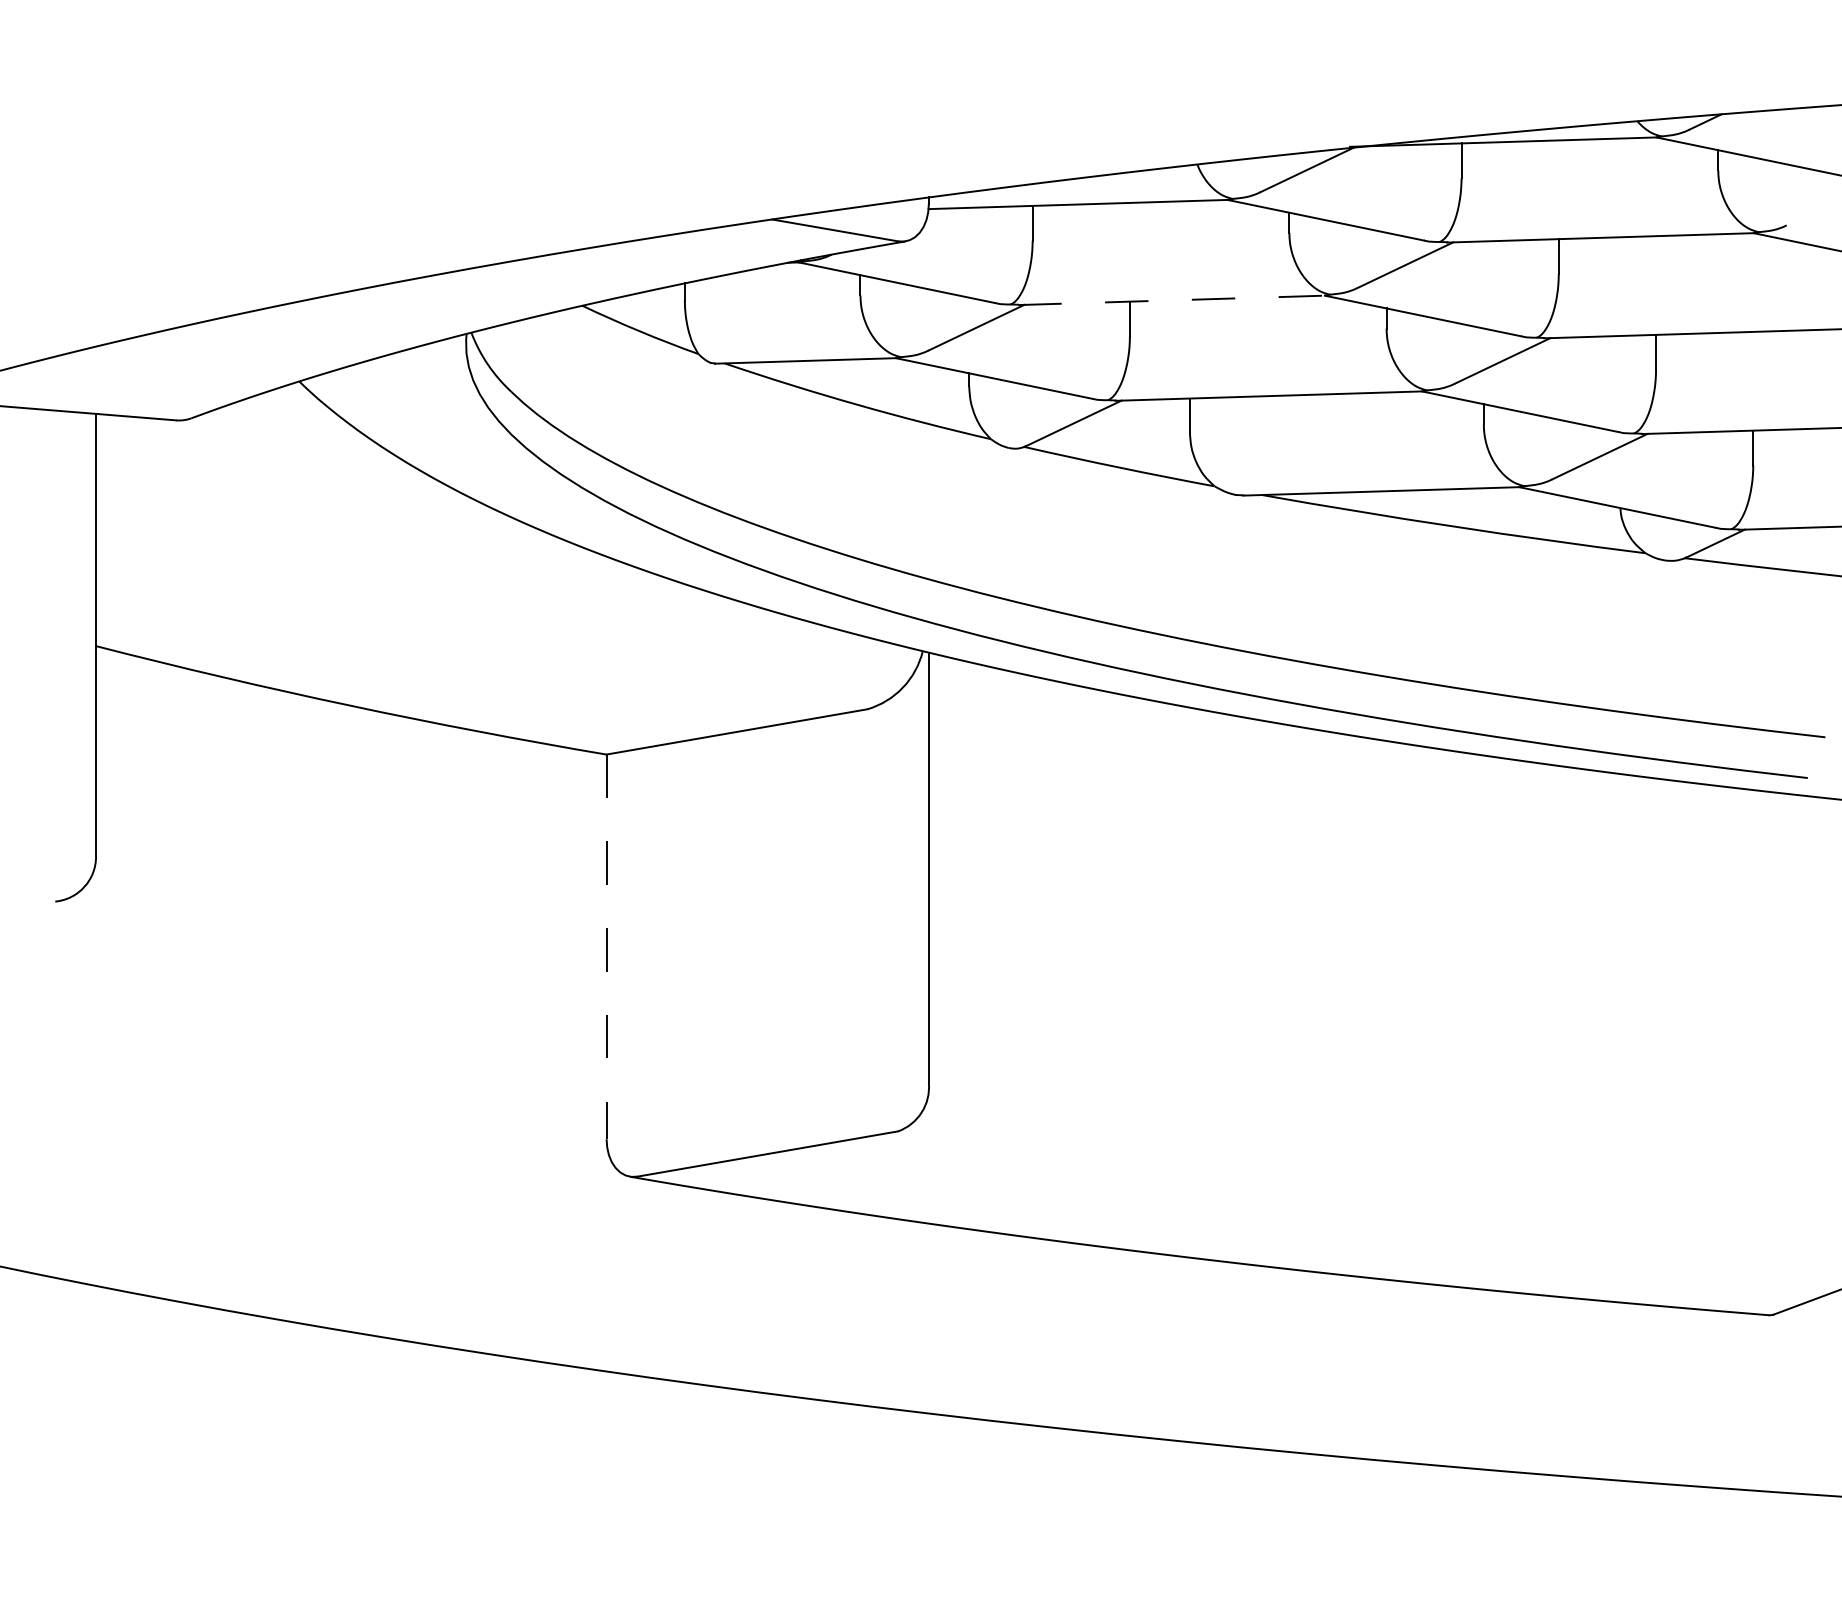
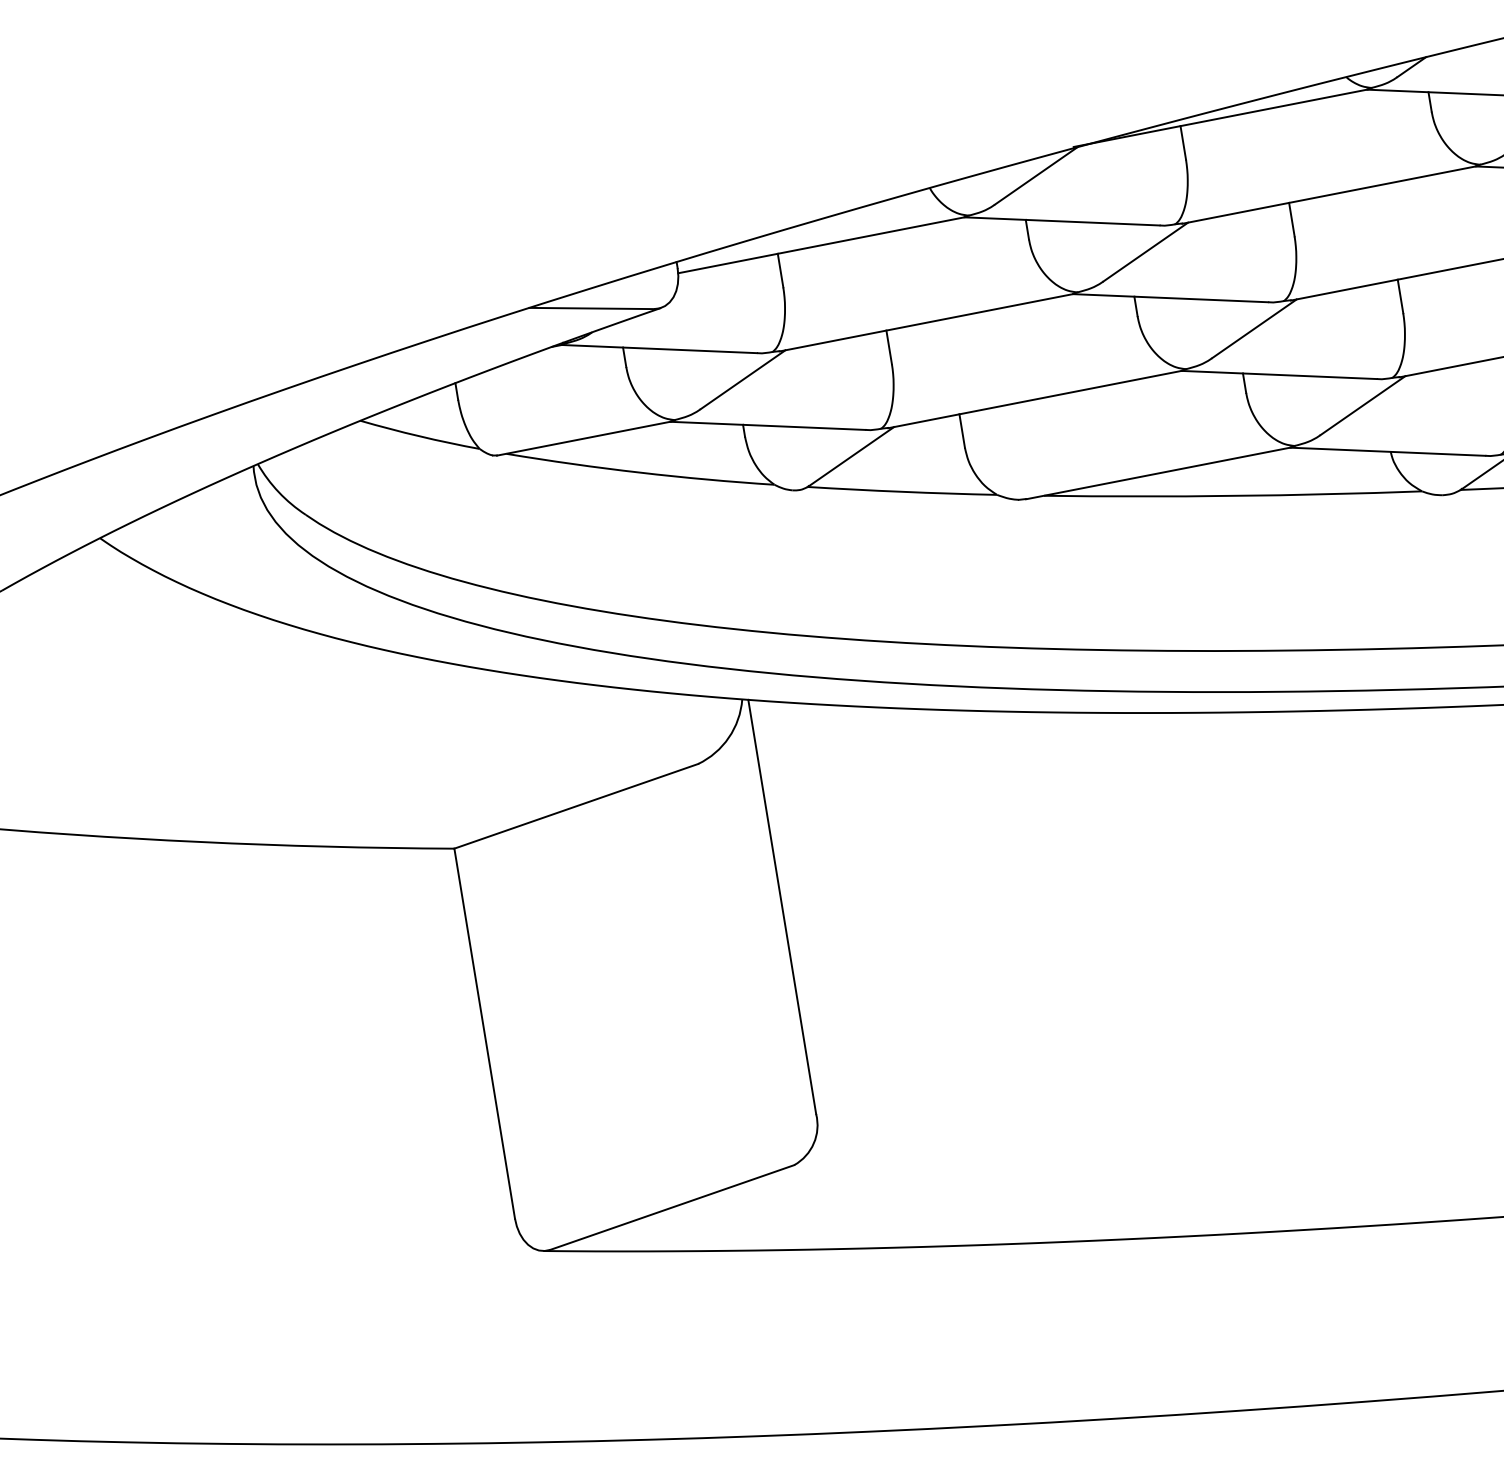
line: (1172, 300) -> (927, 322), dashed -> solid
line: (606, 947) -> (484, 1034), dashed -> solid

